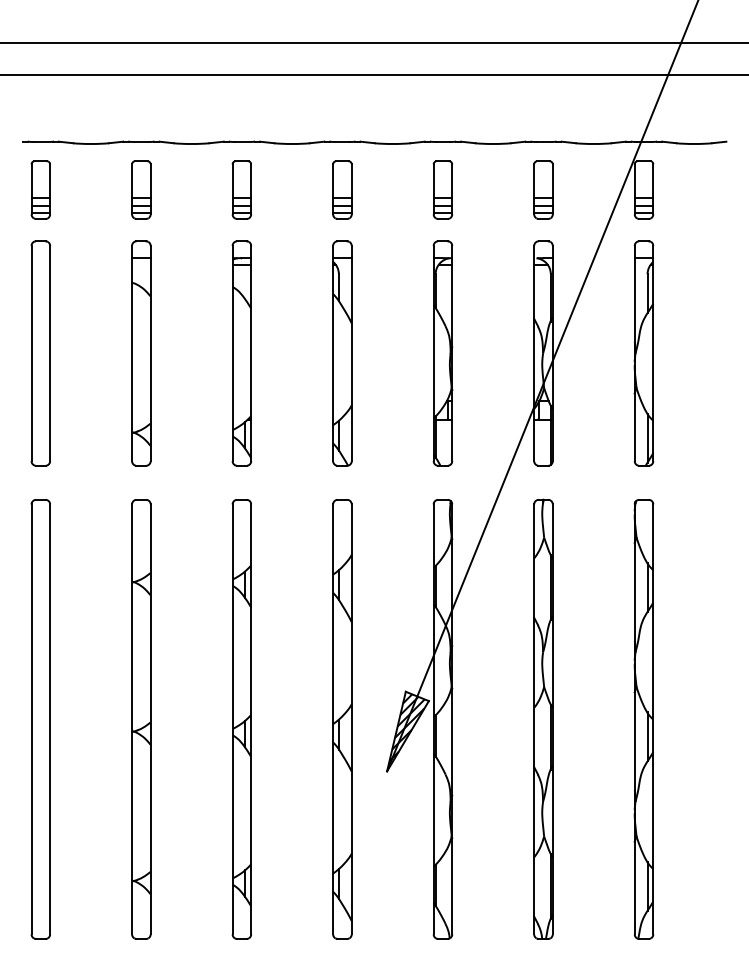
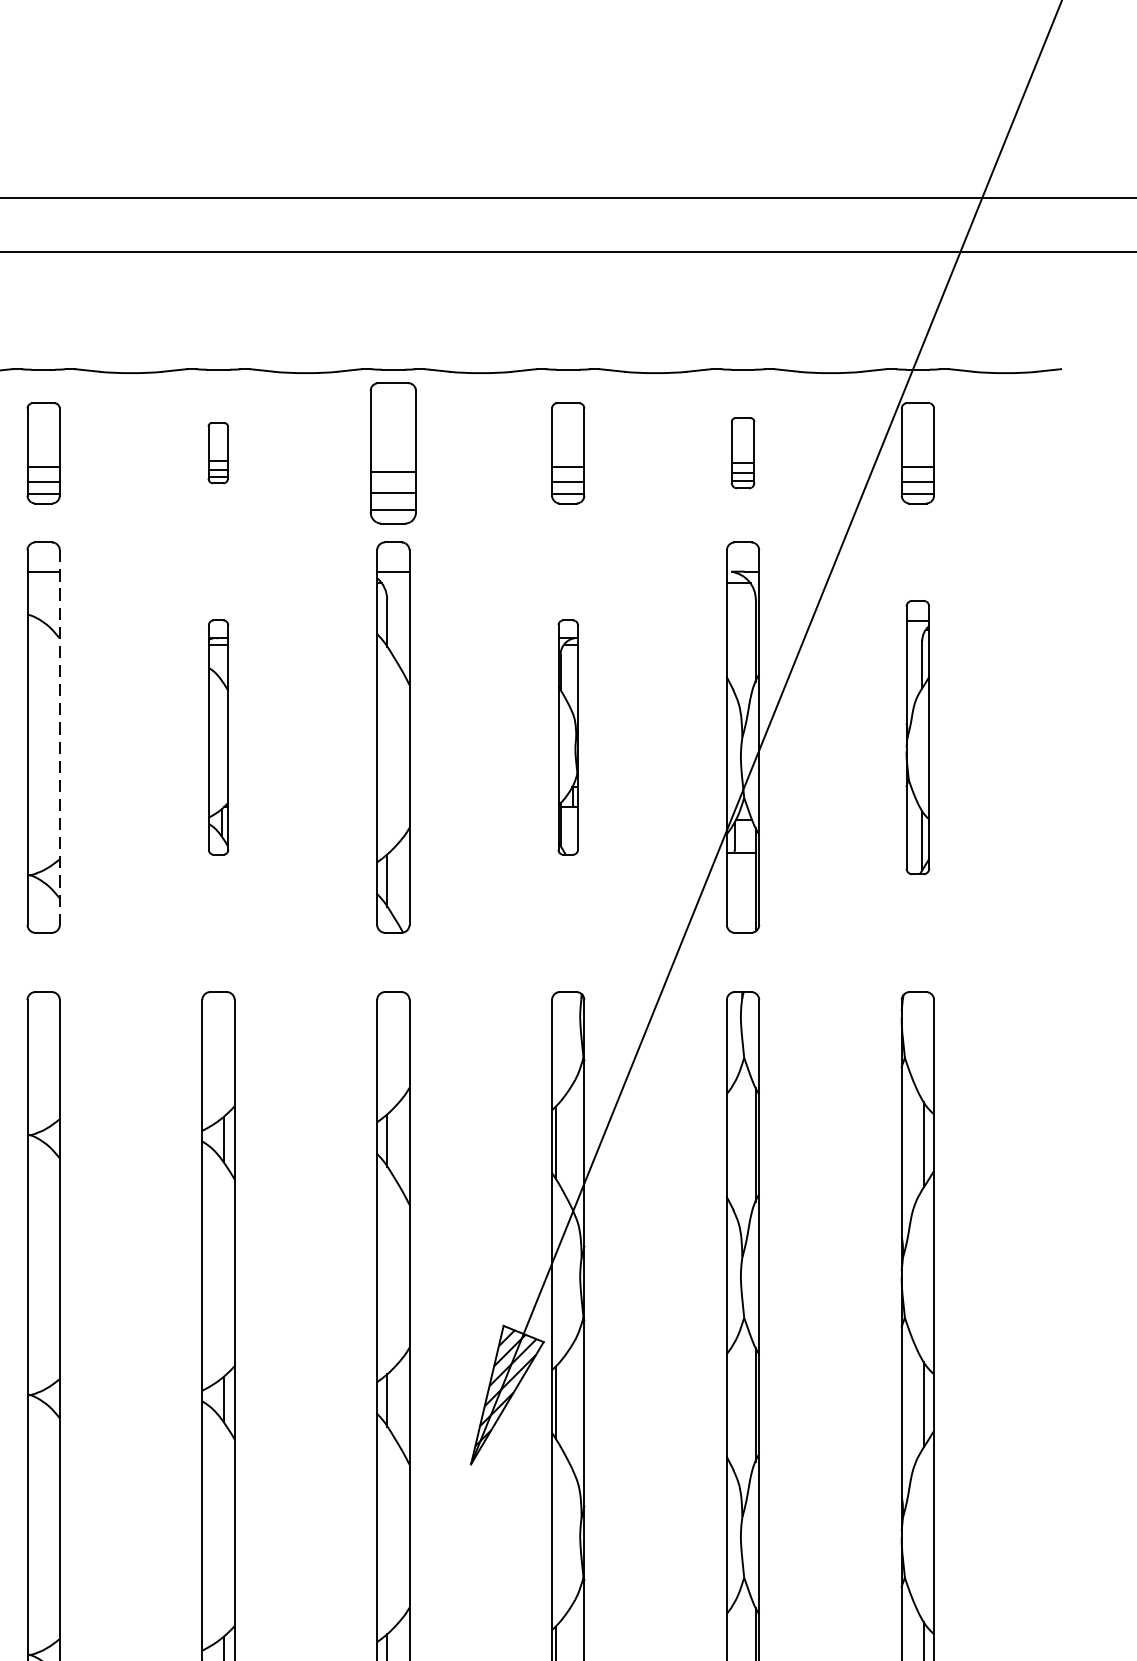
part: (241, 189) -> (217, 452), size x0.6
part: (342, 189) -> (393, 452), size x1.4
part: (543, 189) -> (743, 452), size x0.7
line: (150, 353) -> (59, 737), solid -> dashed
part: (241, 353) -> (217, 737), size x0.6
part: (442, 353) -> (567, 737), size x0.6
part: (643, 353) -> (917, 737), size x0.7

